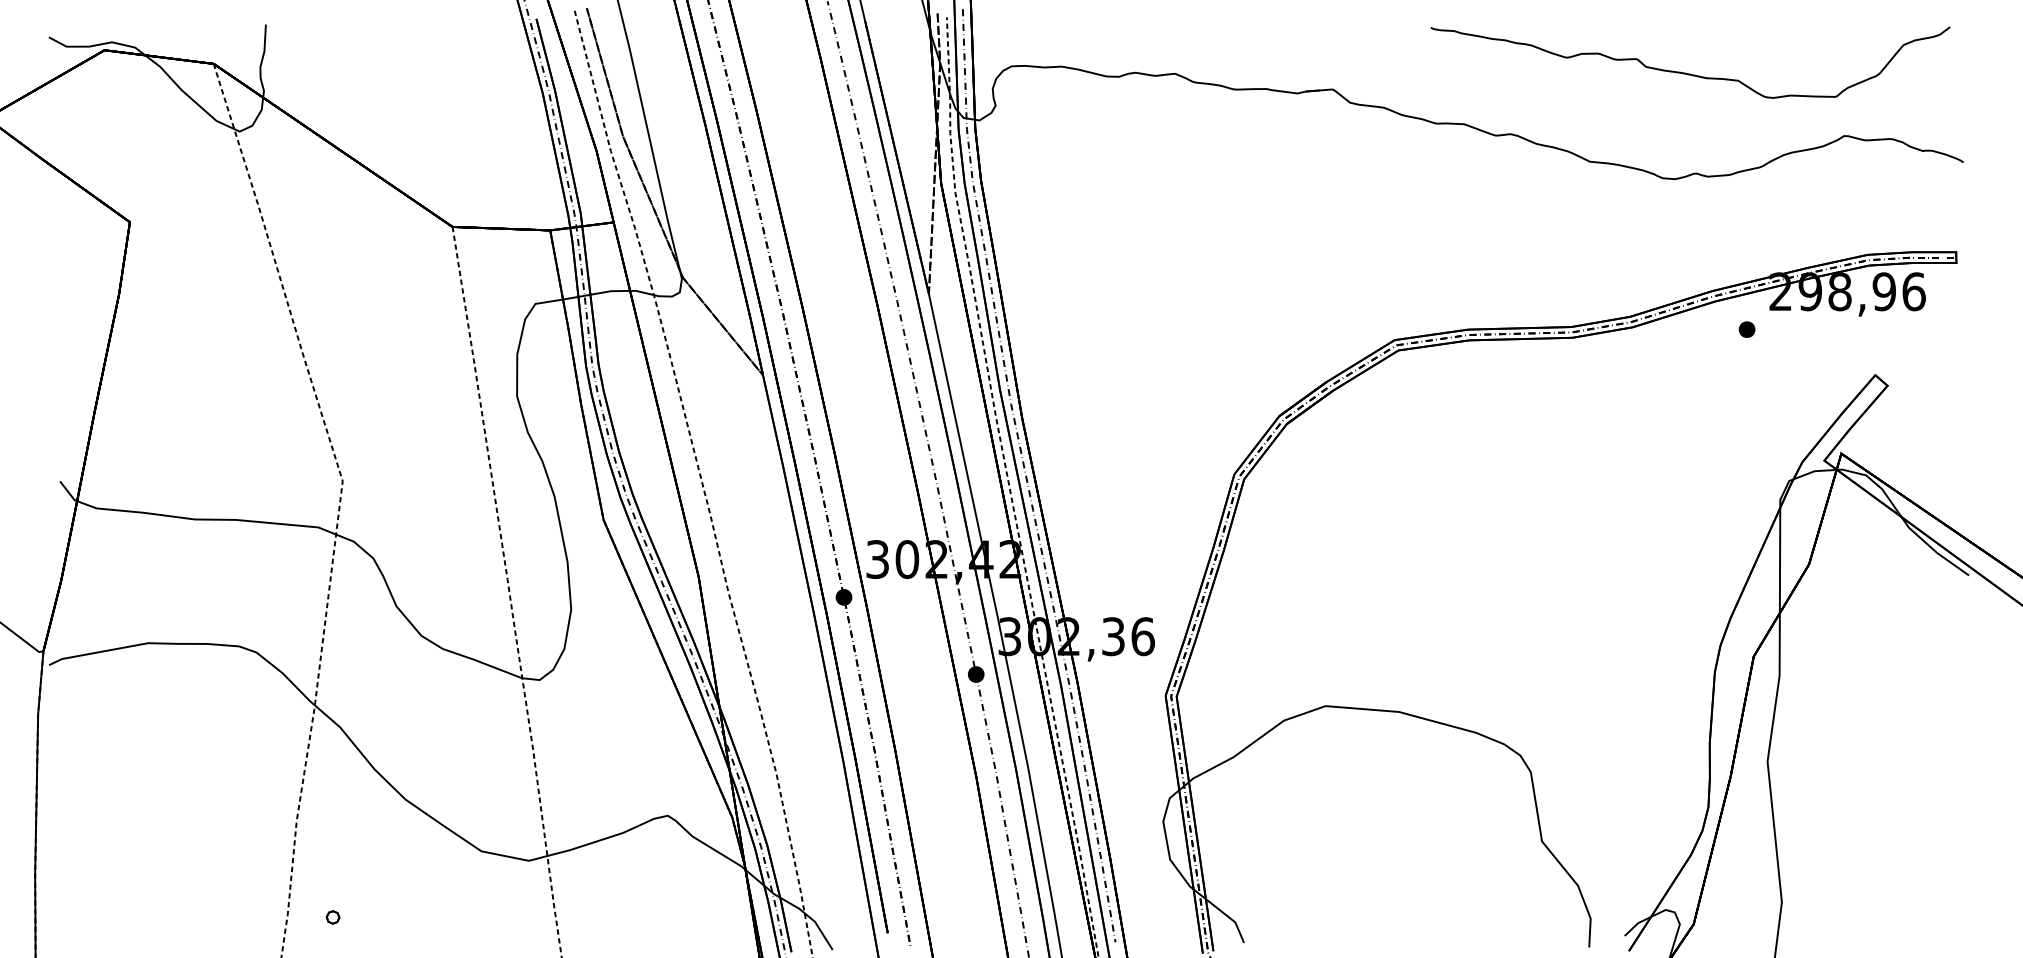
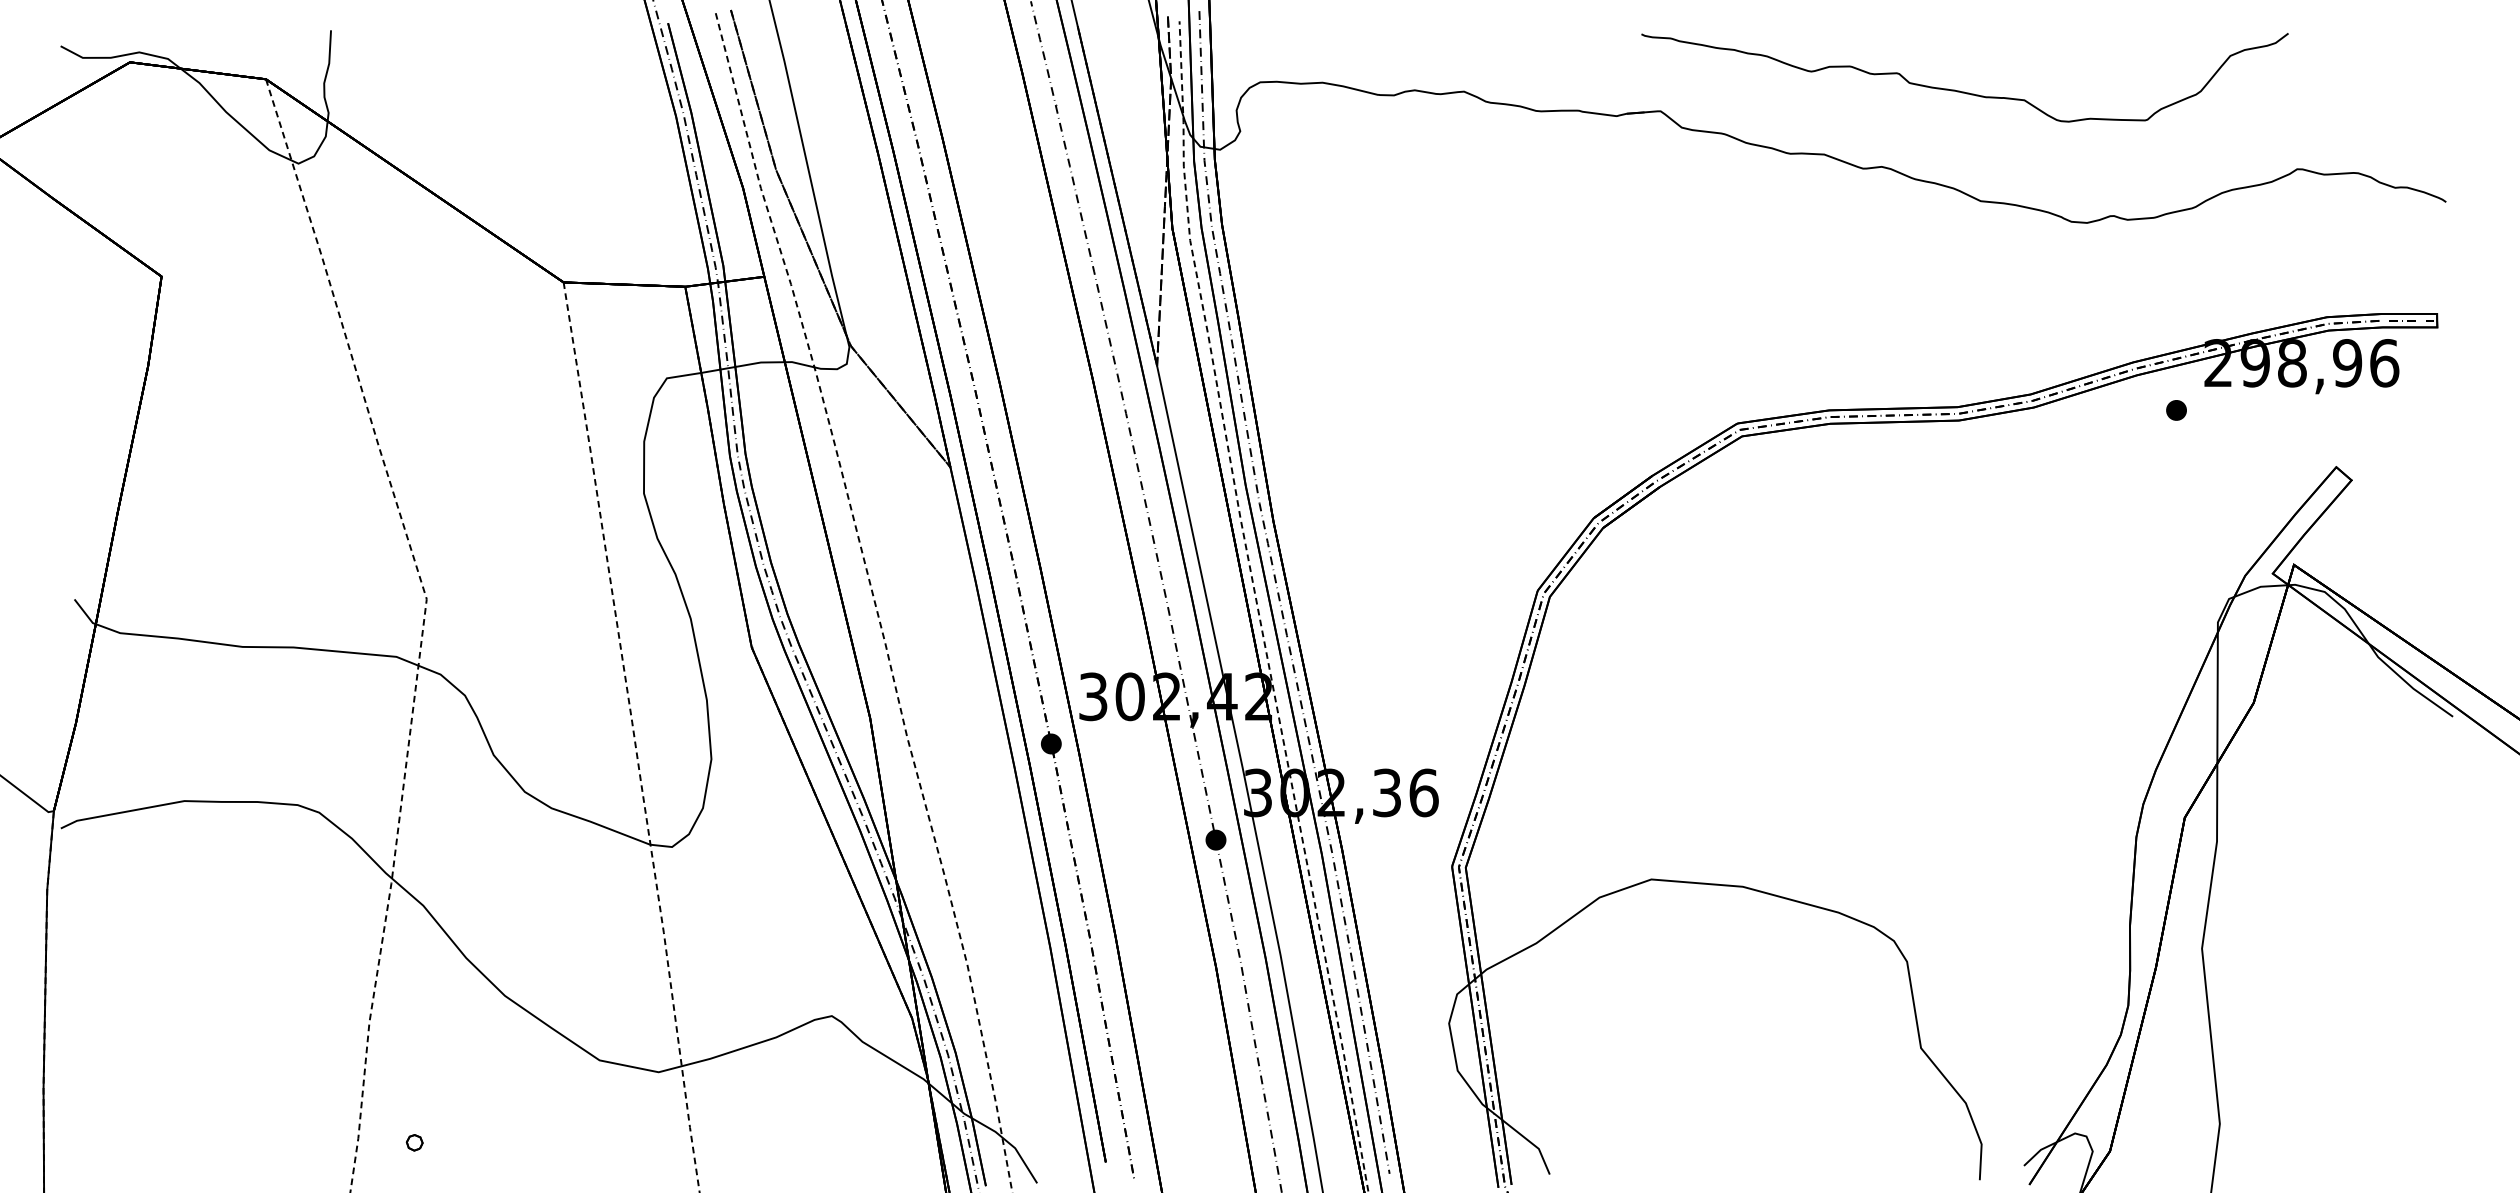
curve: (1686, 72) -> (1959, 90), moved

